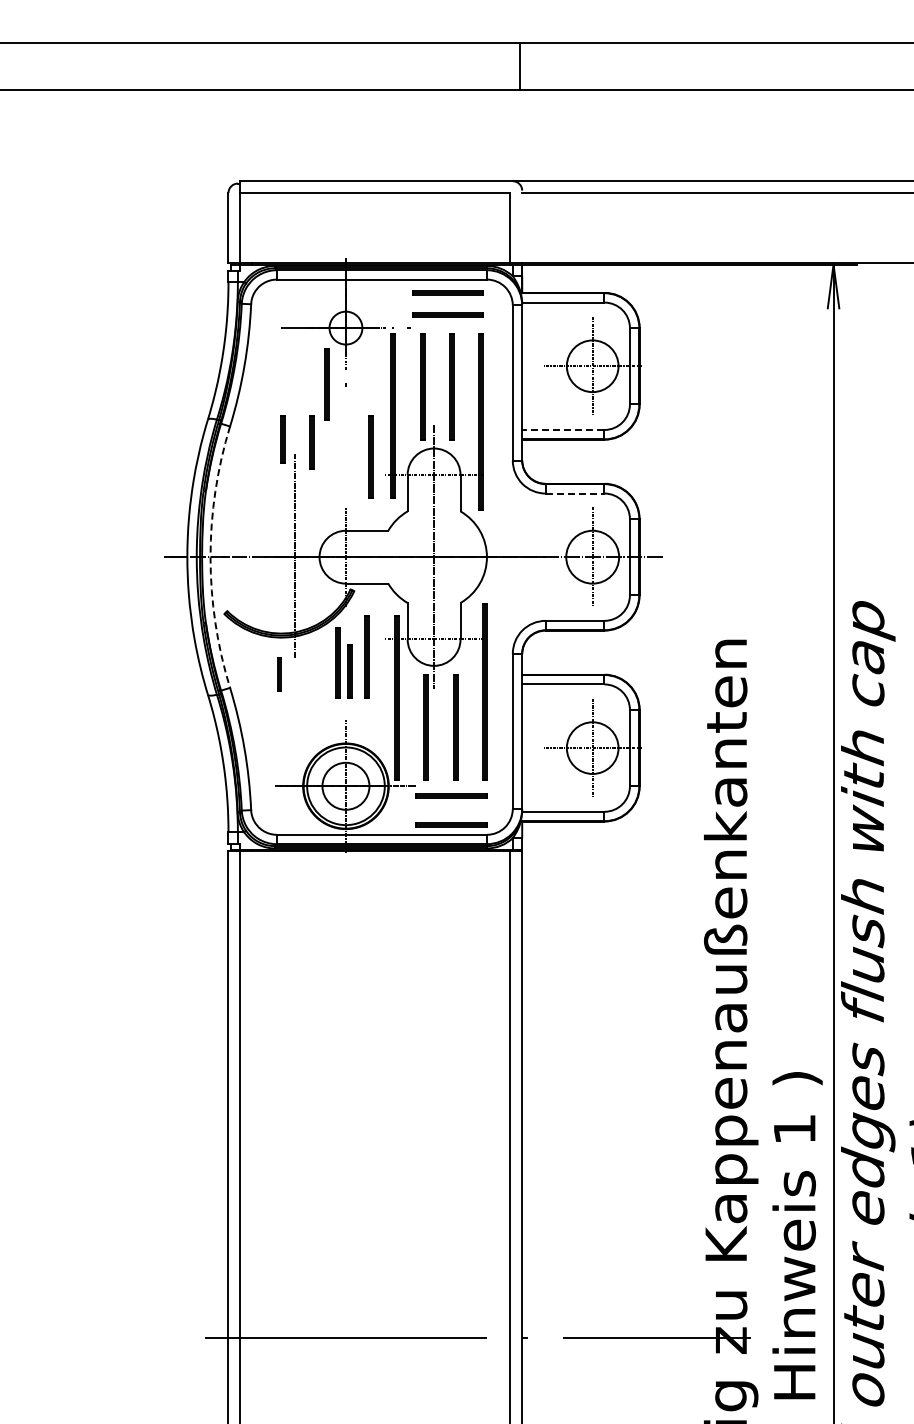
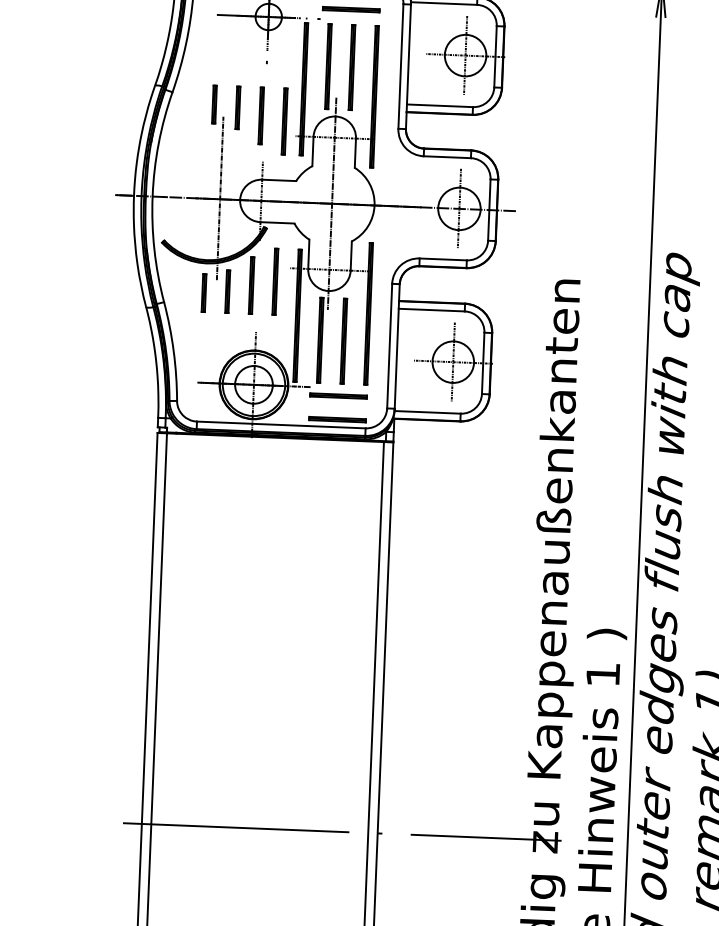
part: (326, 384) -> (261, 115), moved
line: (562, 429) -> (439, 105), dashed -> solid
line: (575, 493) -> (447, 157), dashed -> solid
arc: (210, 557) -> (152, 196), dashed -> solid
part: (349, 671) -> (227, 291), moved
part: (278, 674) -> (203, 292), size x1.43

